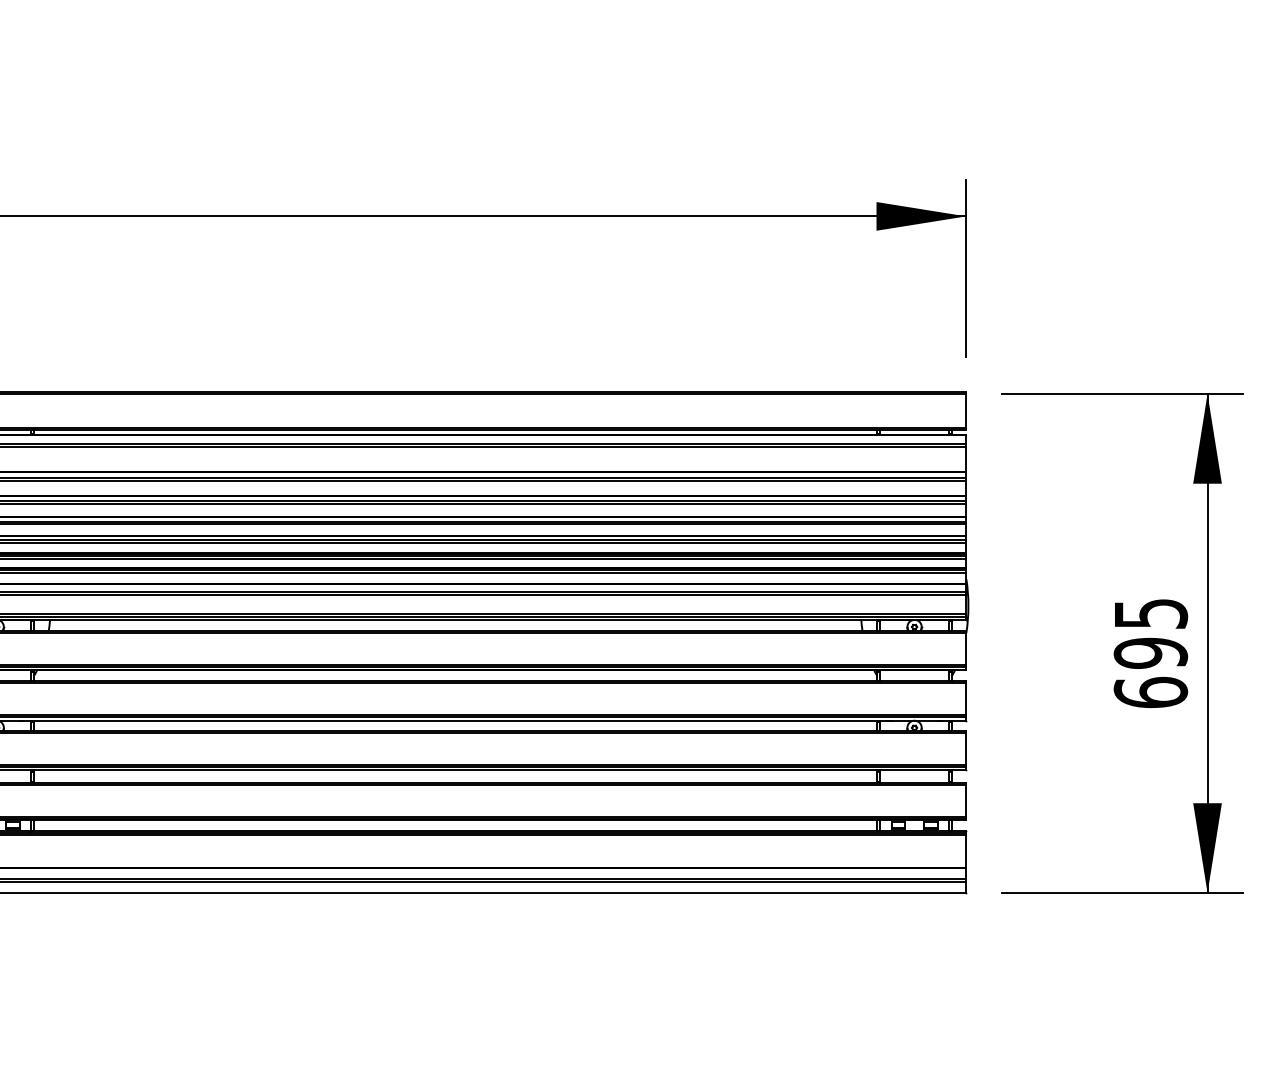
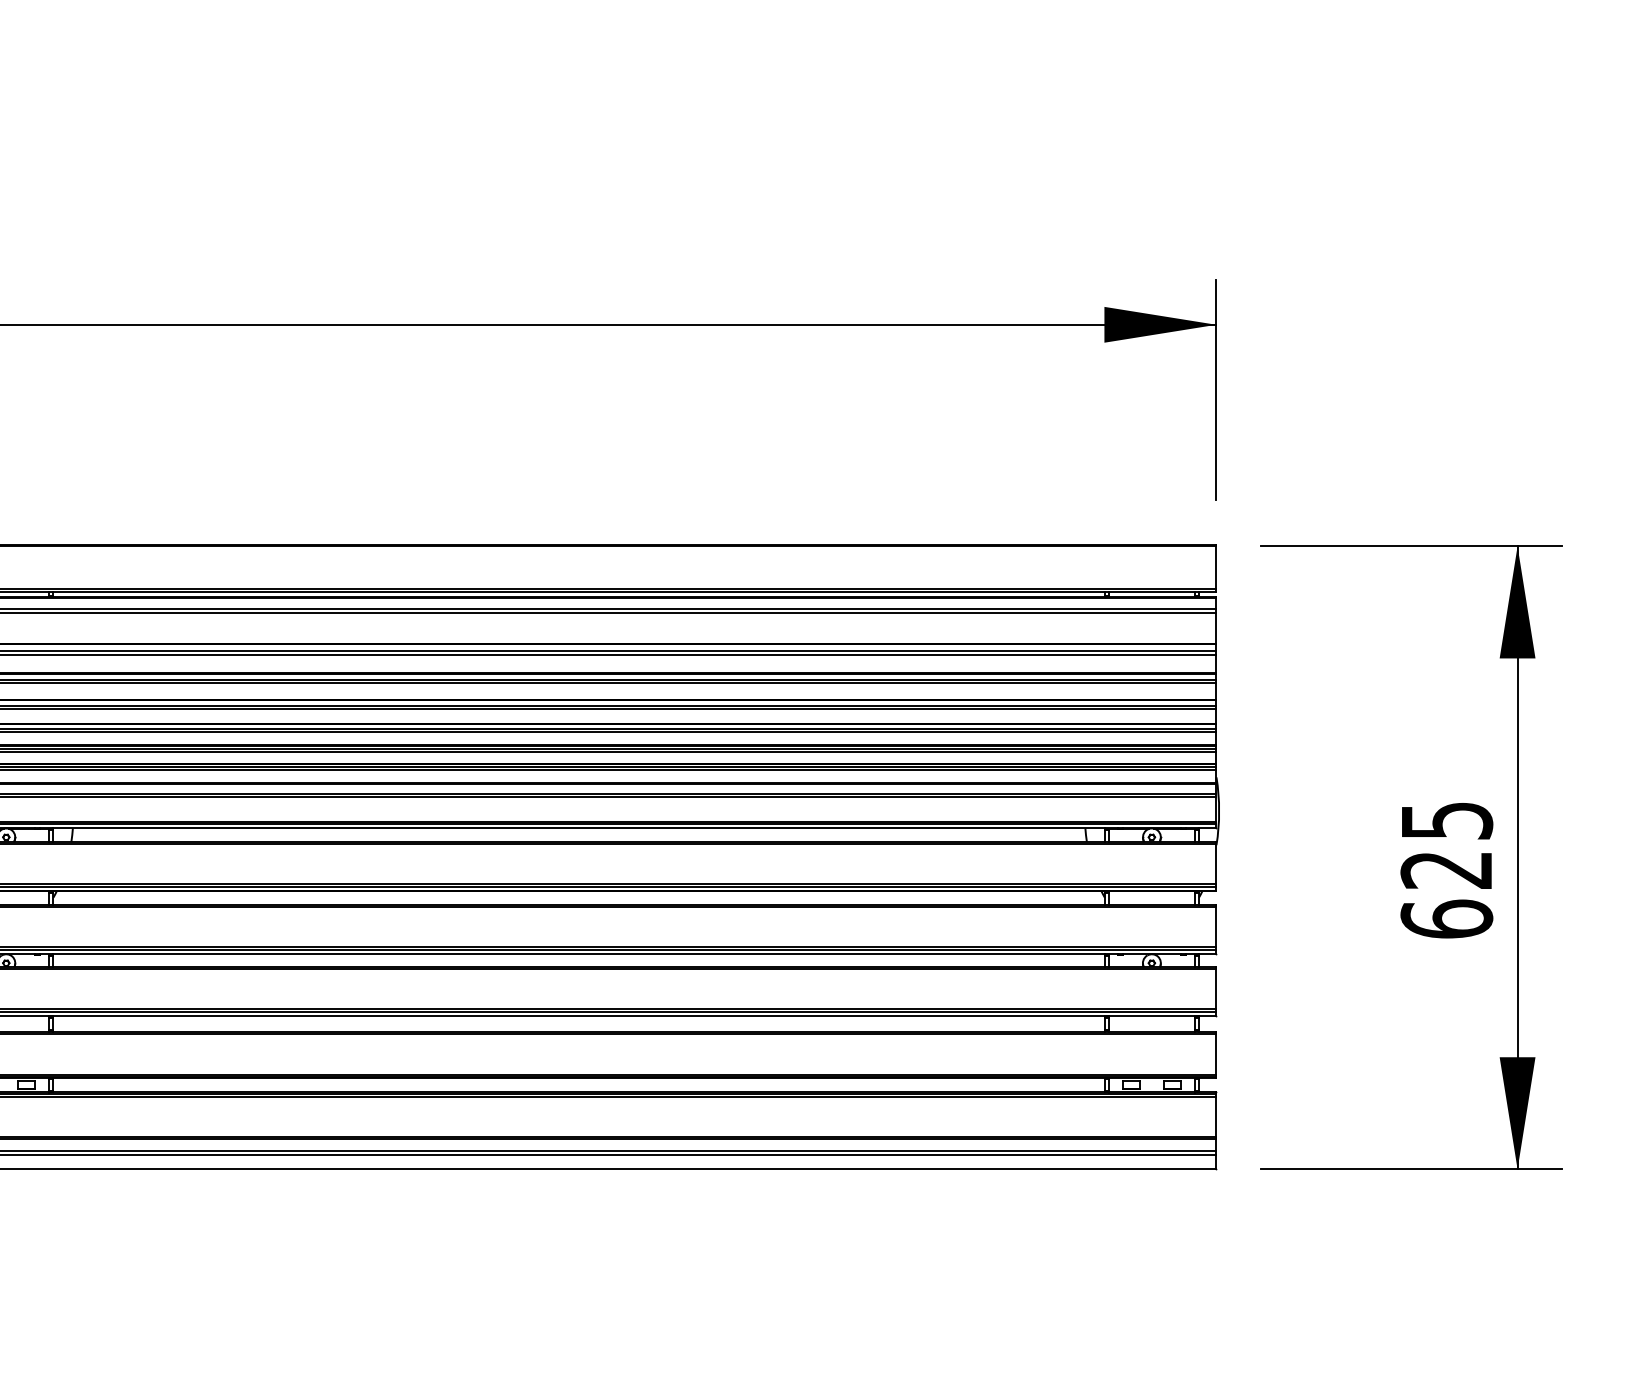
text: (1150, 652) -> (1446, 869), 695 -> 625

